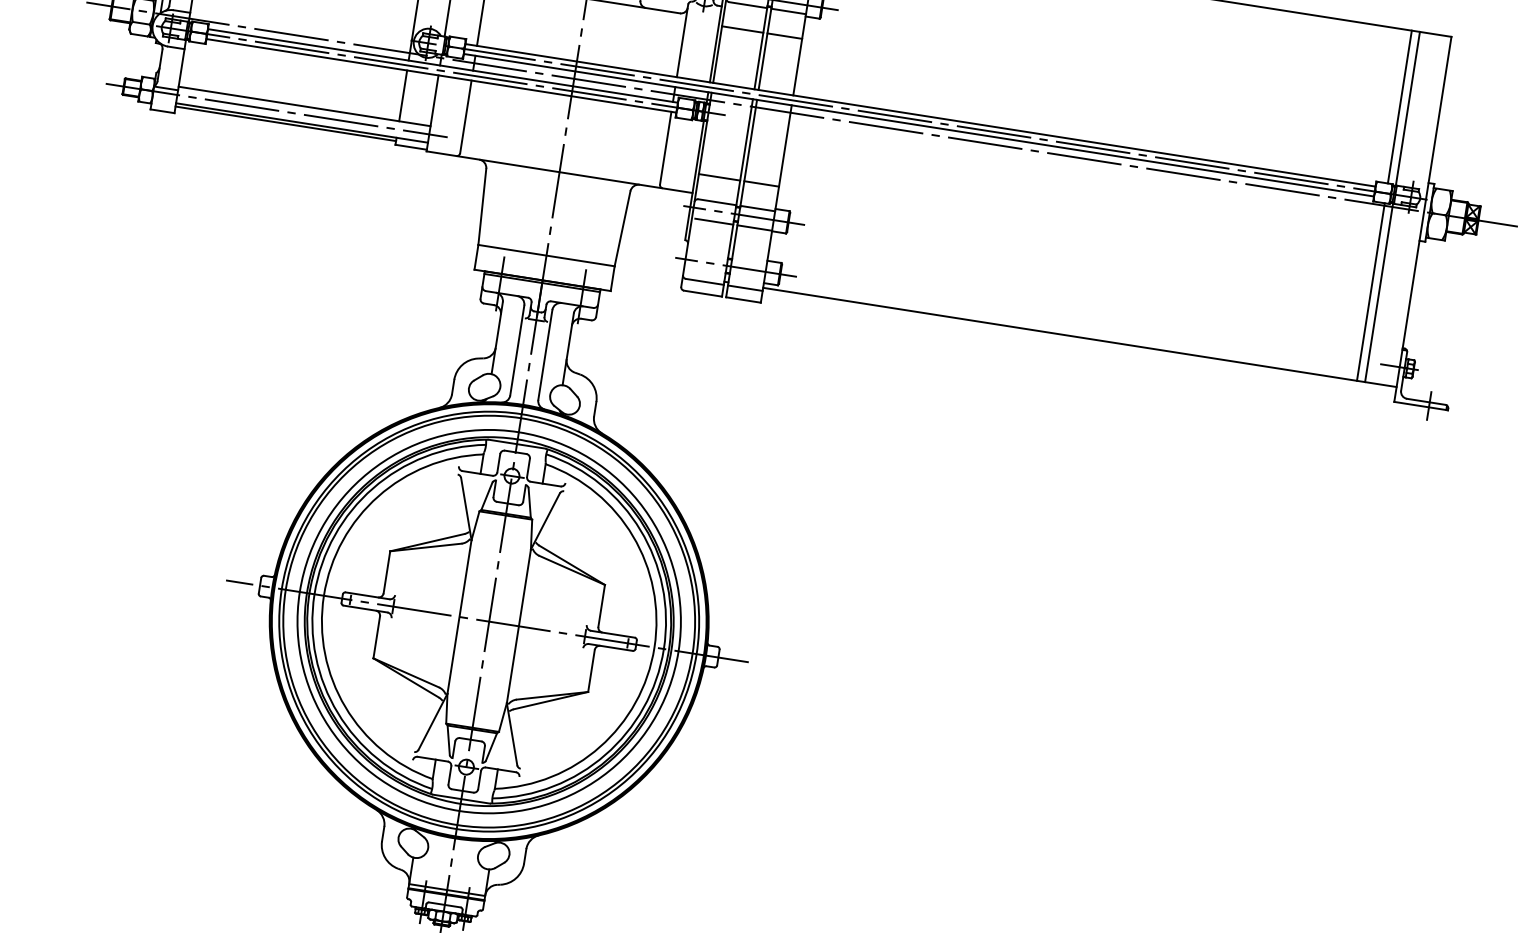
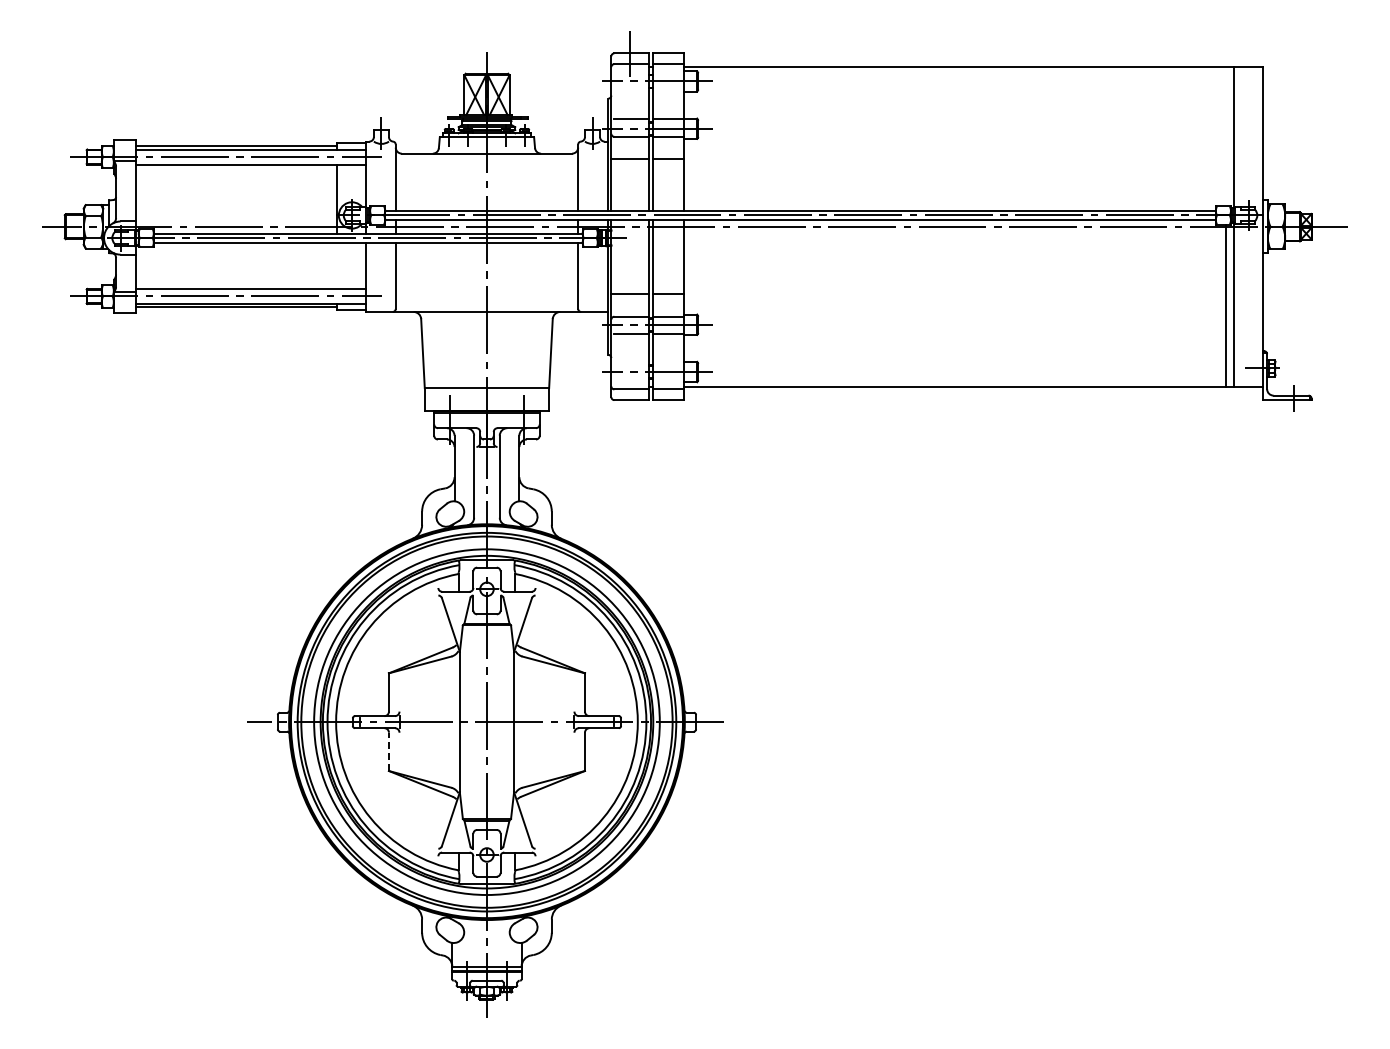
line: (402, 95) -> (336, 265), removed
line: (1399, 106) -> (1226, 136), removed
line: (376, 636) -> (388, 751), solid -> dashed

